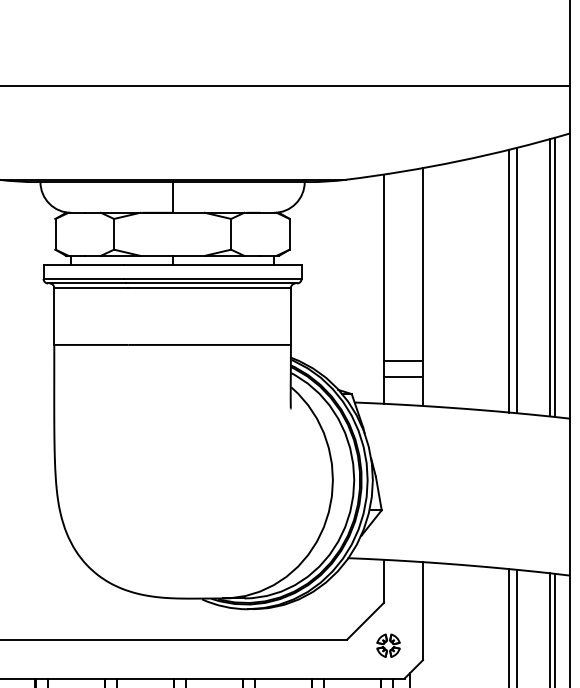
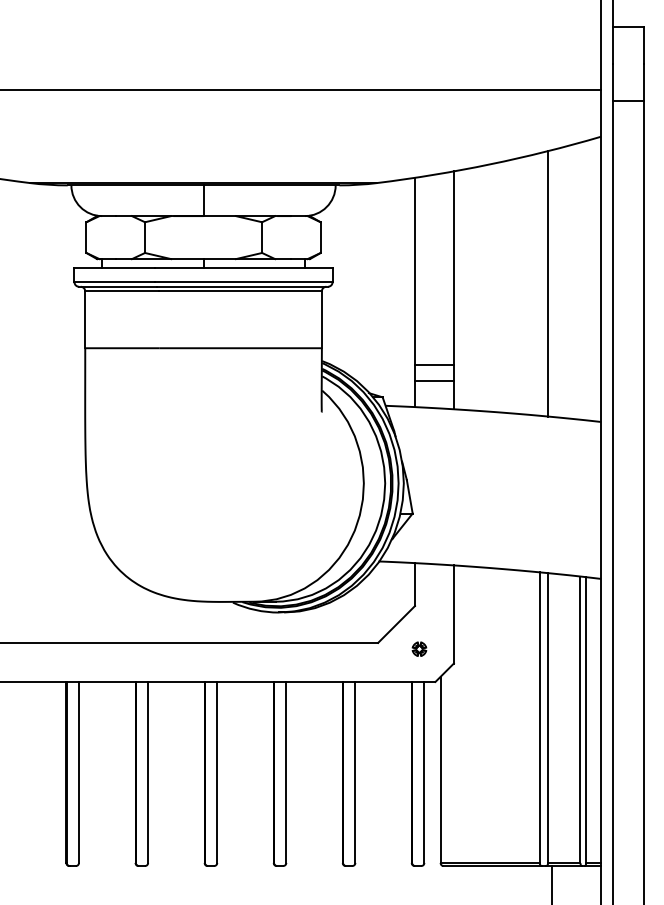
line: (549, 277) -> (580, 280), removed
line: (555, 277) -> (586, 280), removed
line: (508, 281) -> (539, 284), removed
part: (388, 646) -> (419, 649), size x0.6

